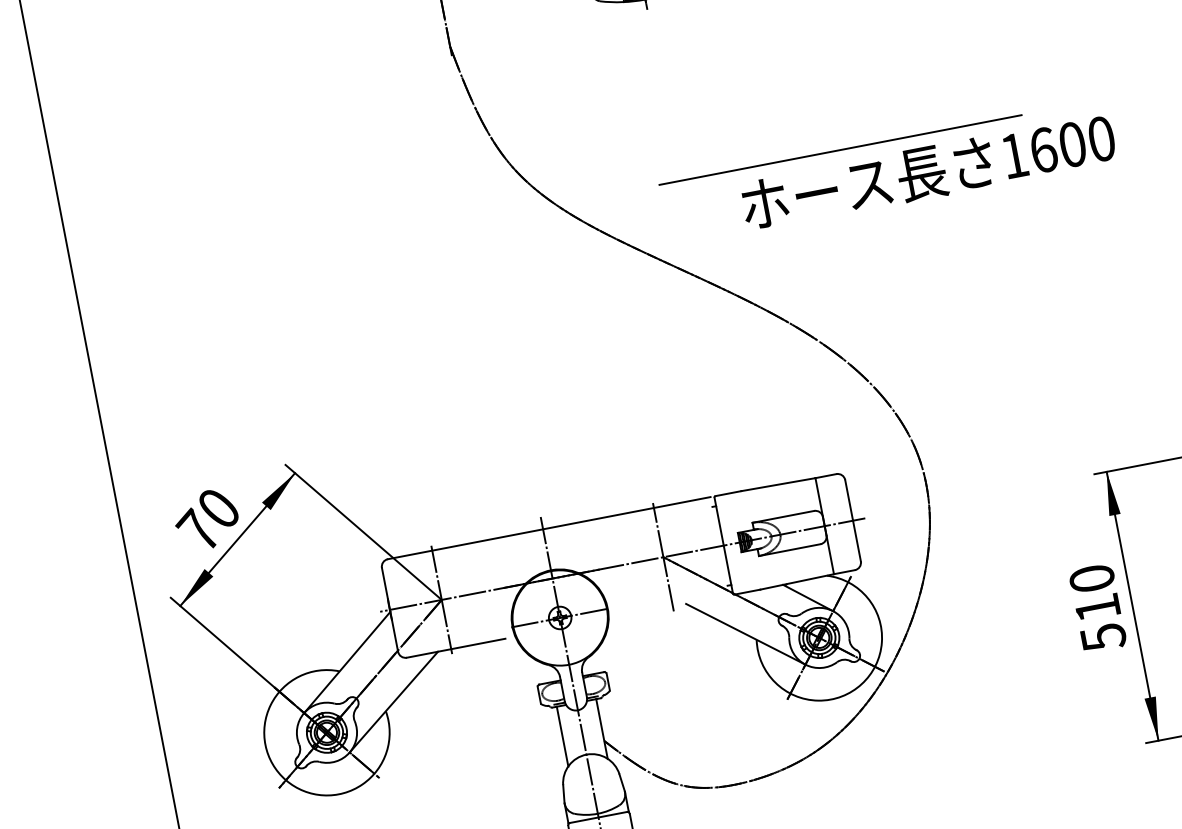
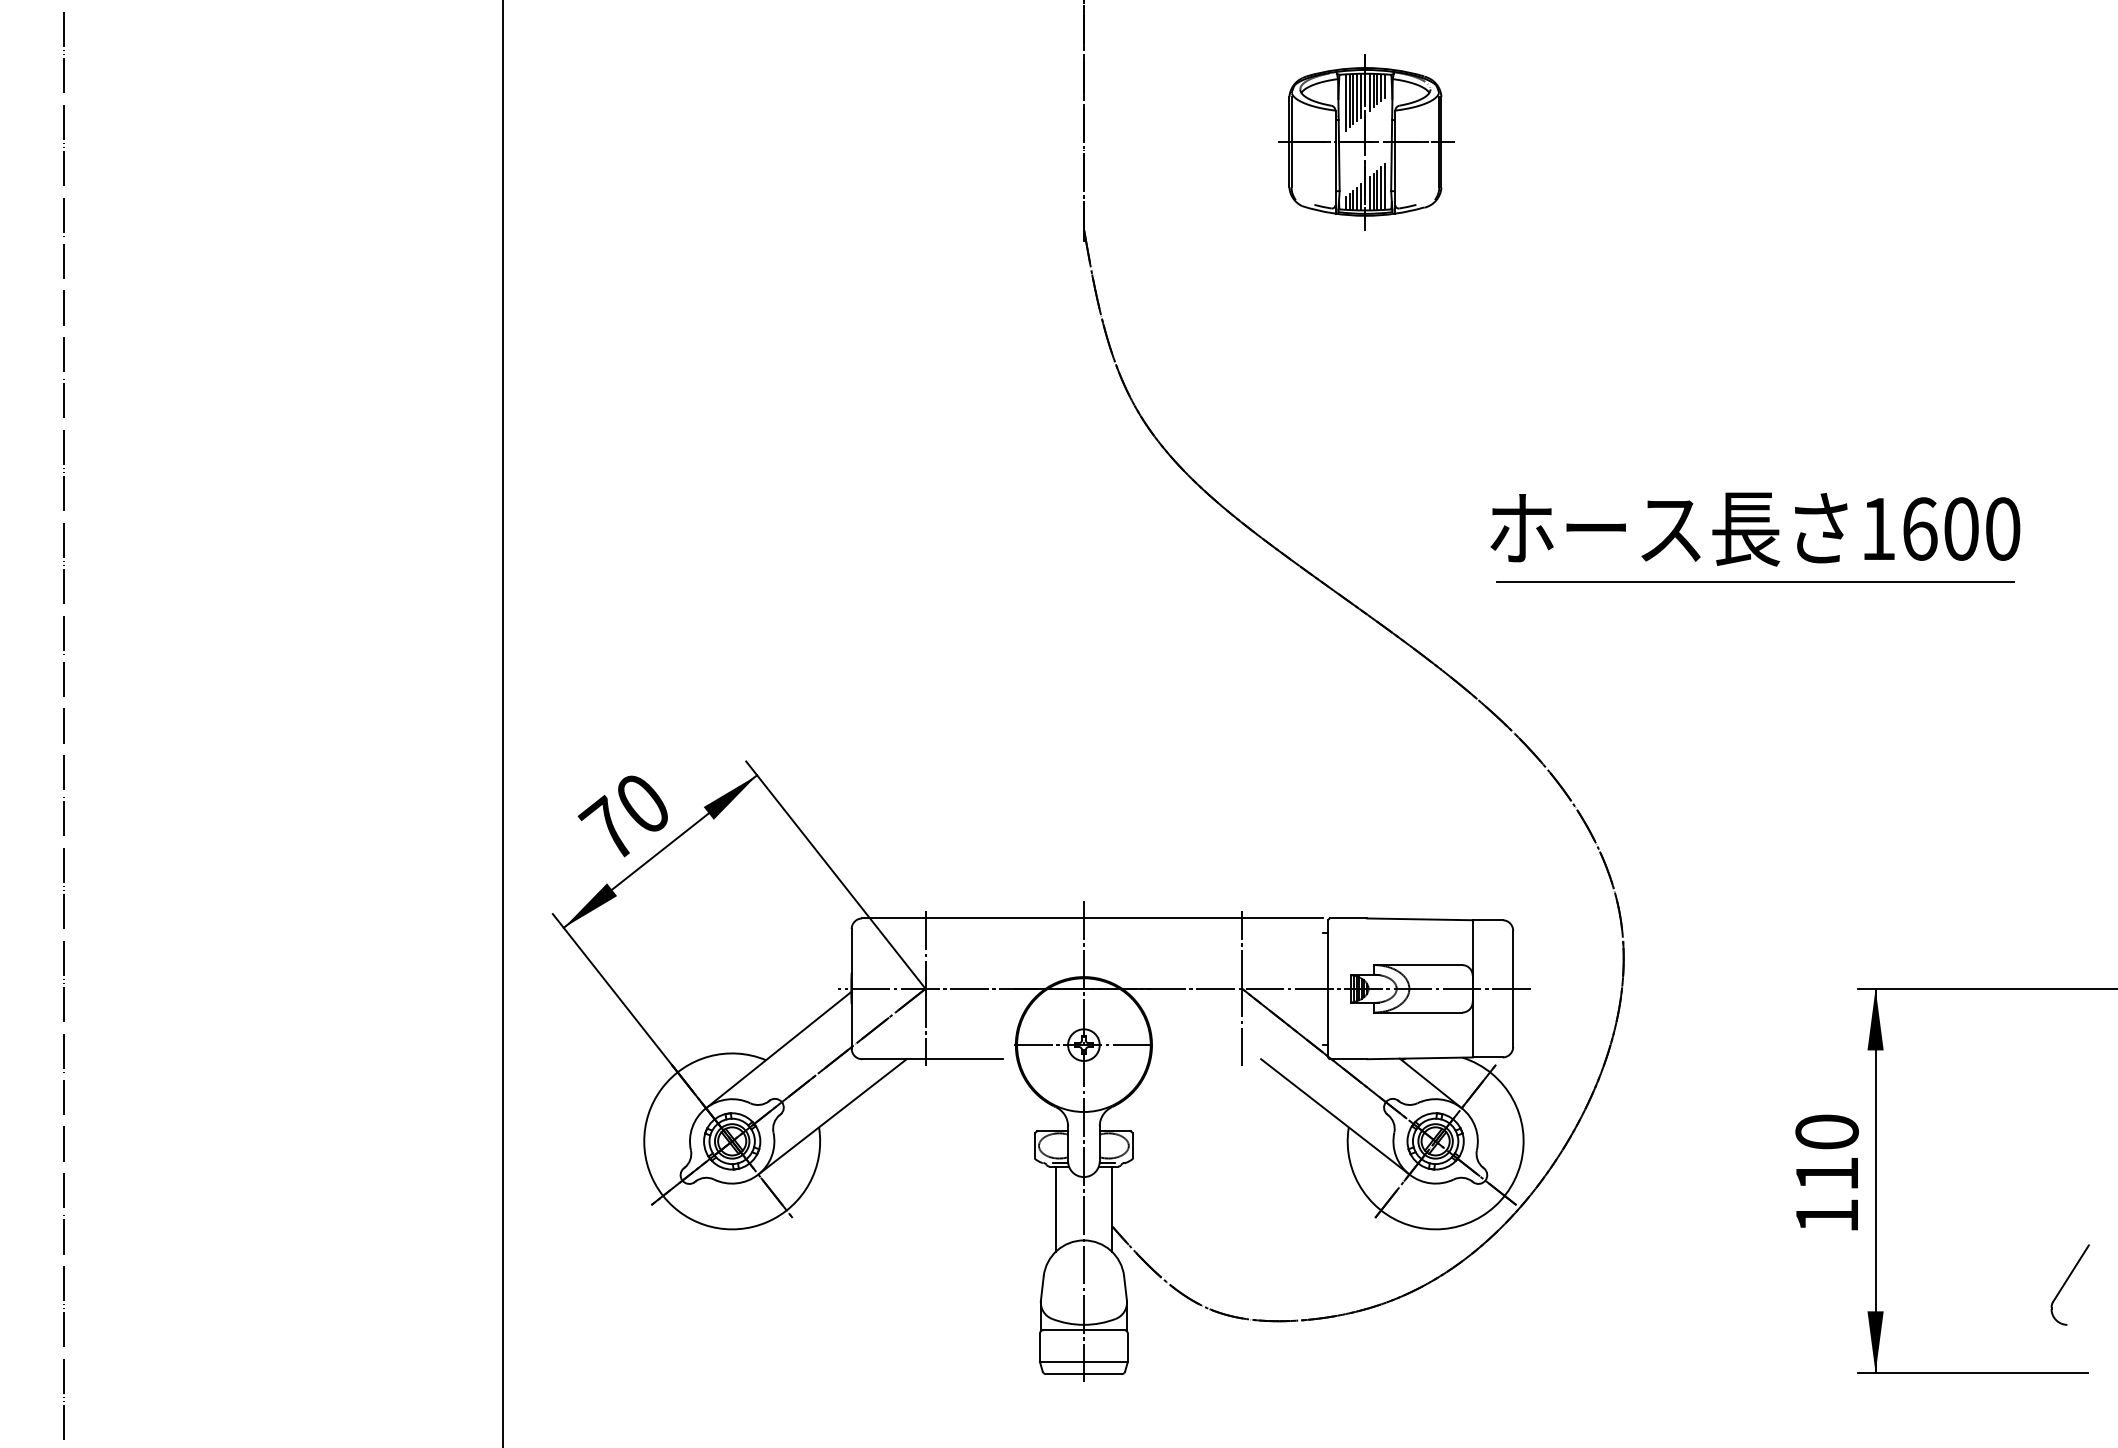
line: (840, 149) -> (1755, 581), moved
text: (928, 172) -> (1755, 529), moved
text: (1103, 637) -> (1827, 1216), 510 -> 110

